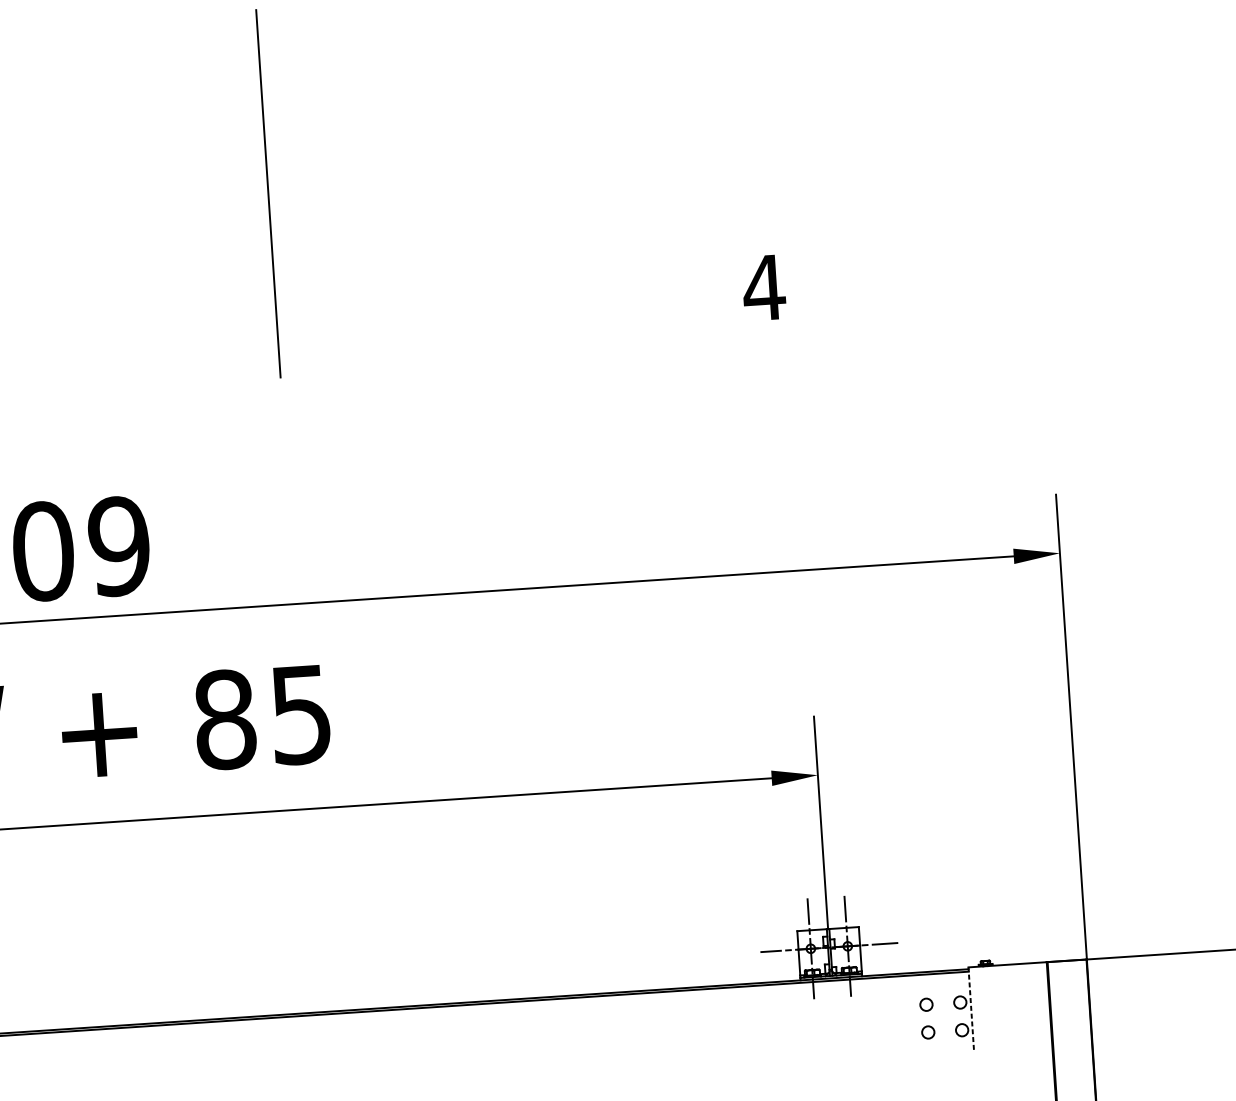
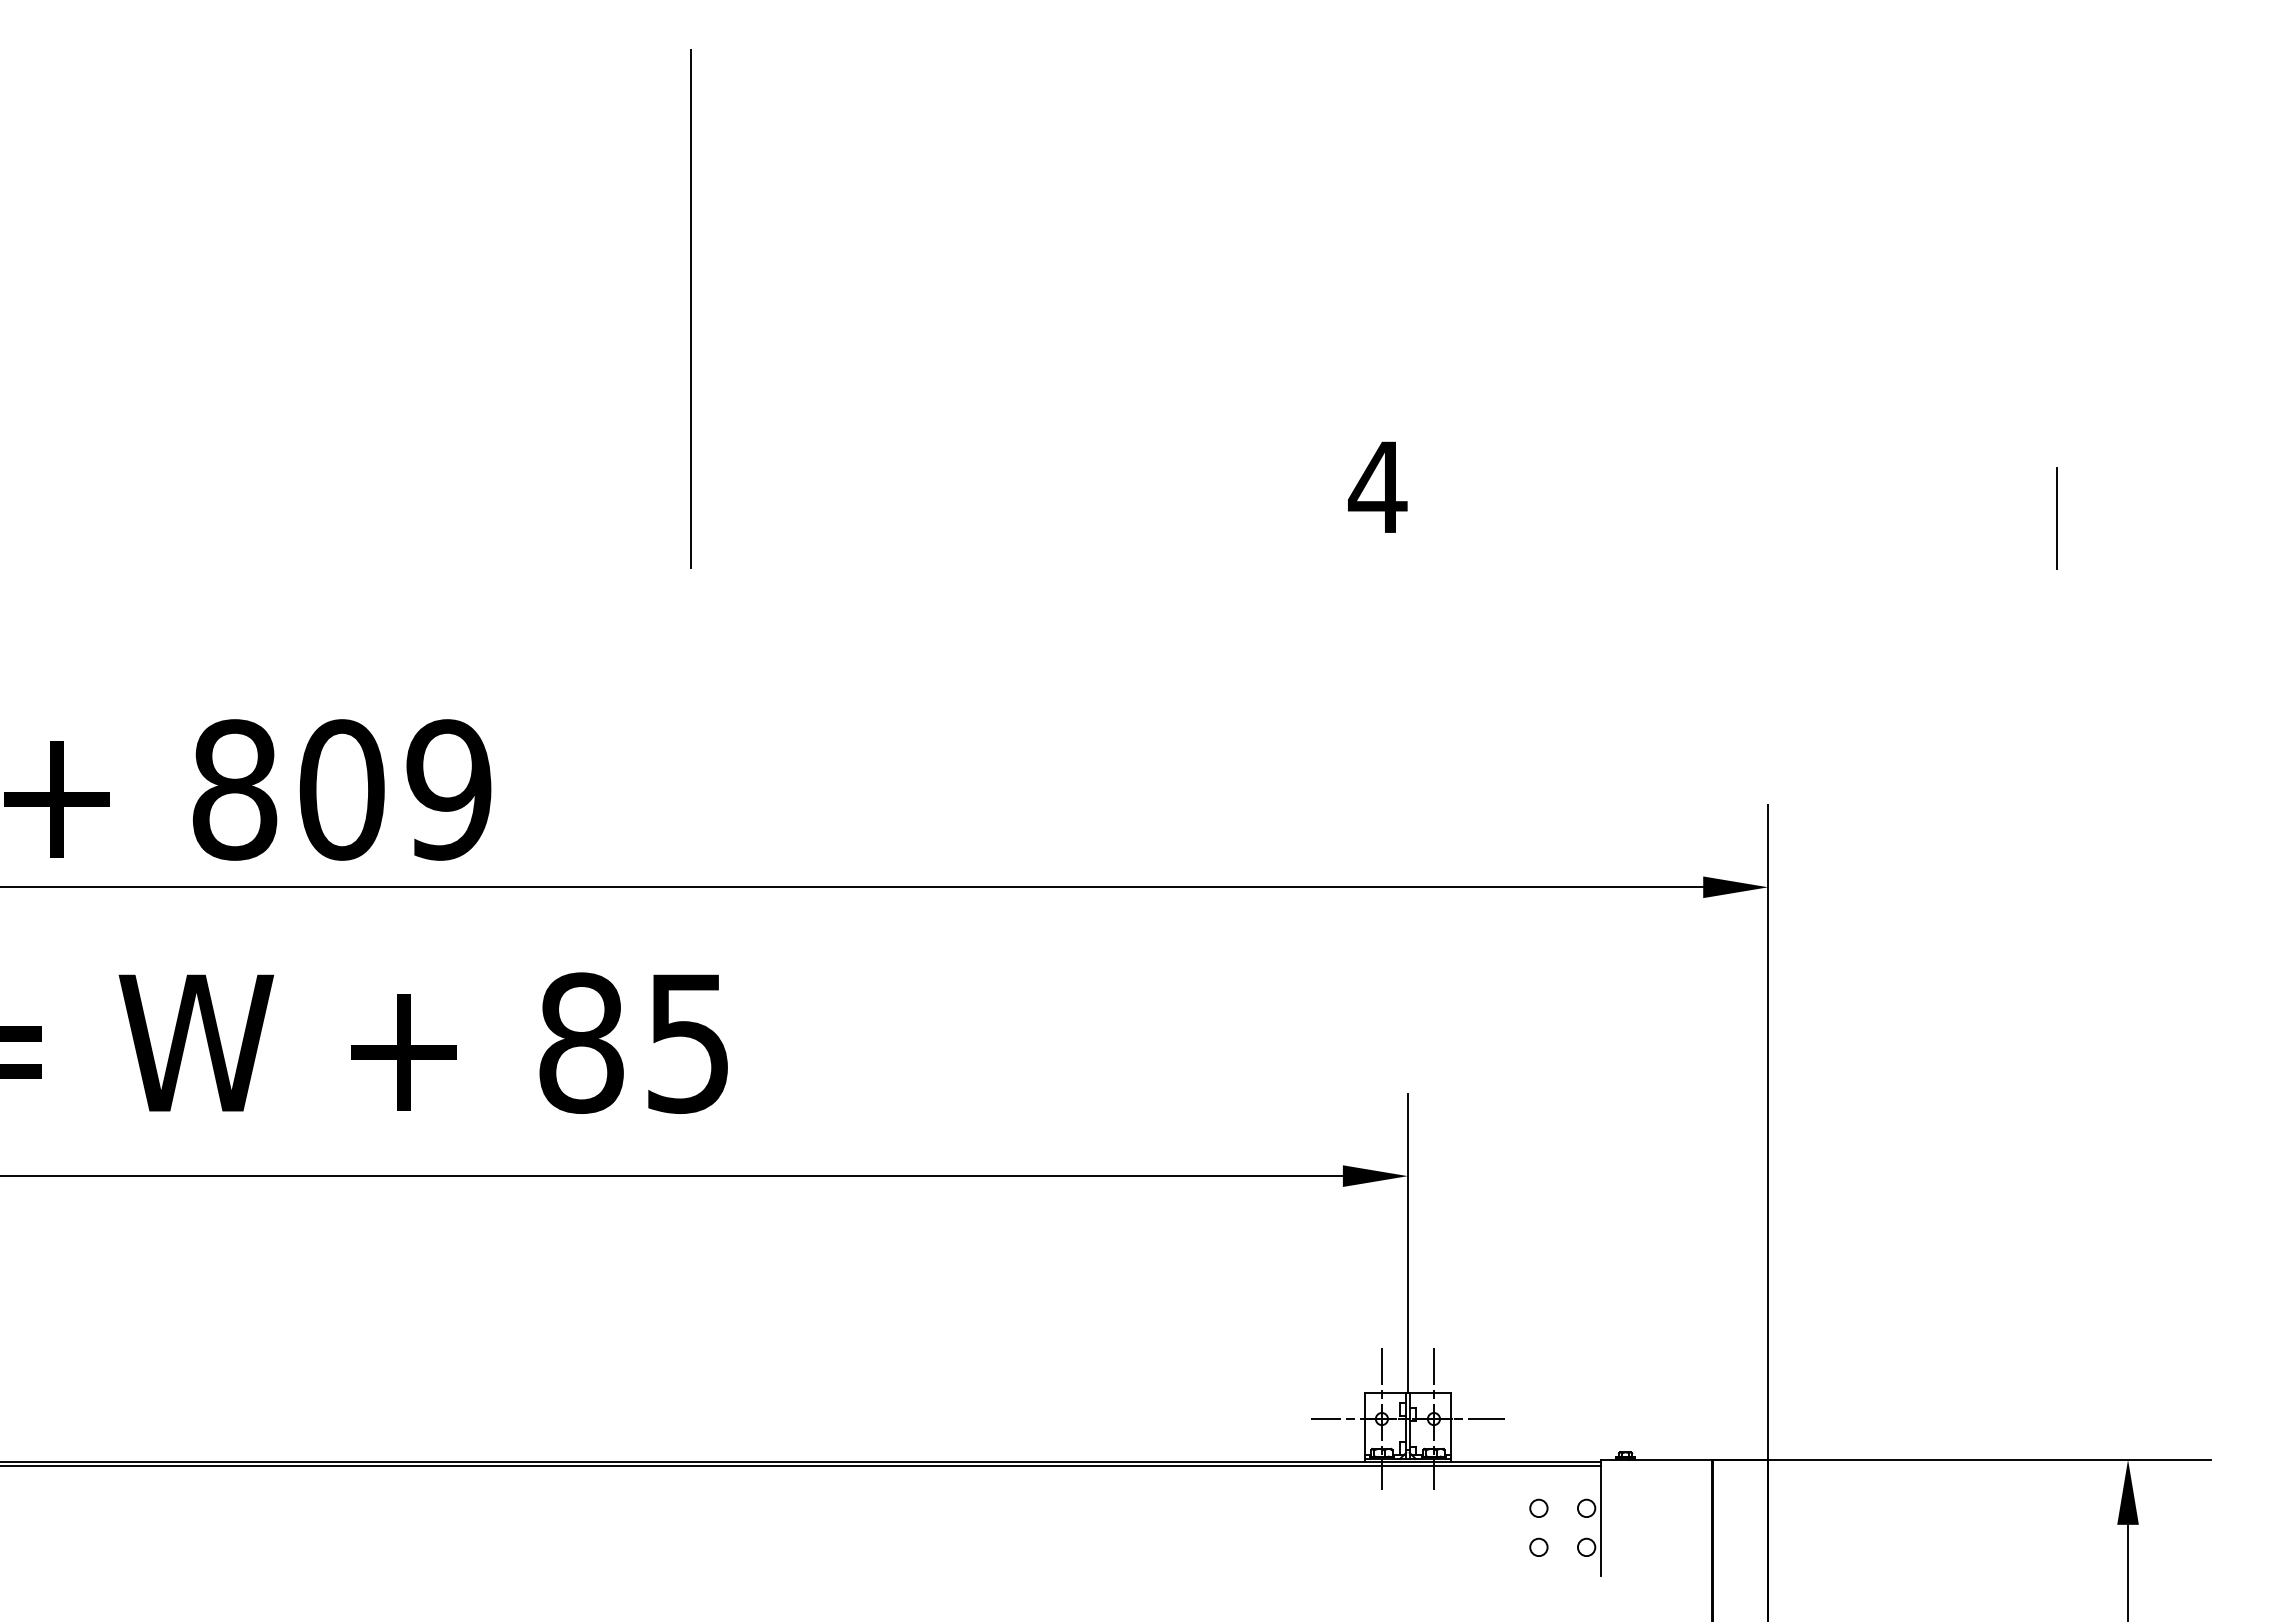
line: (971, 1008) -> (1601, 1517), dashed -> solid

